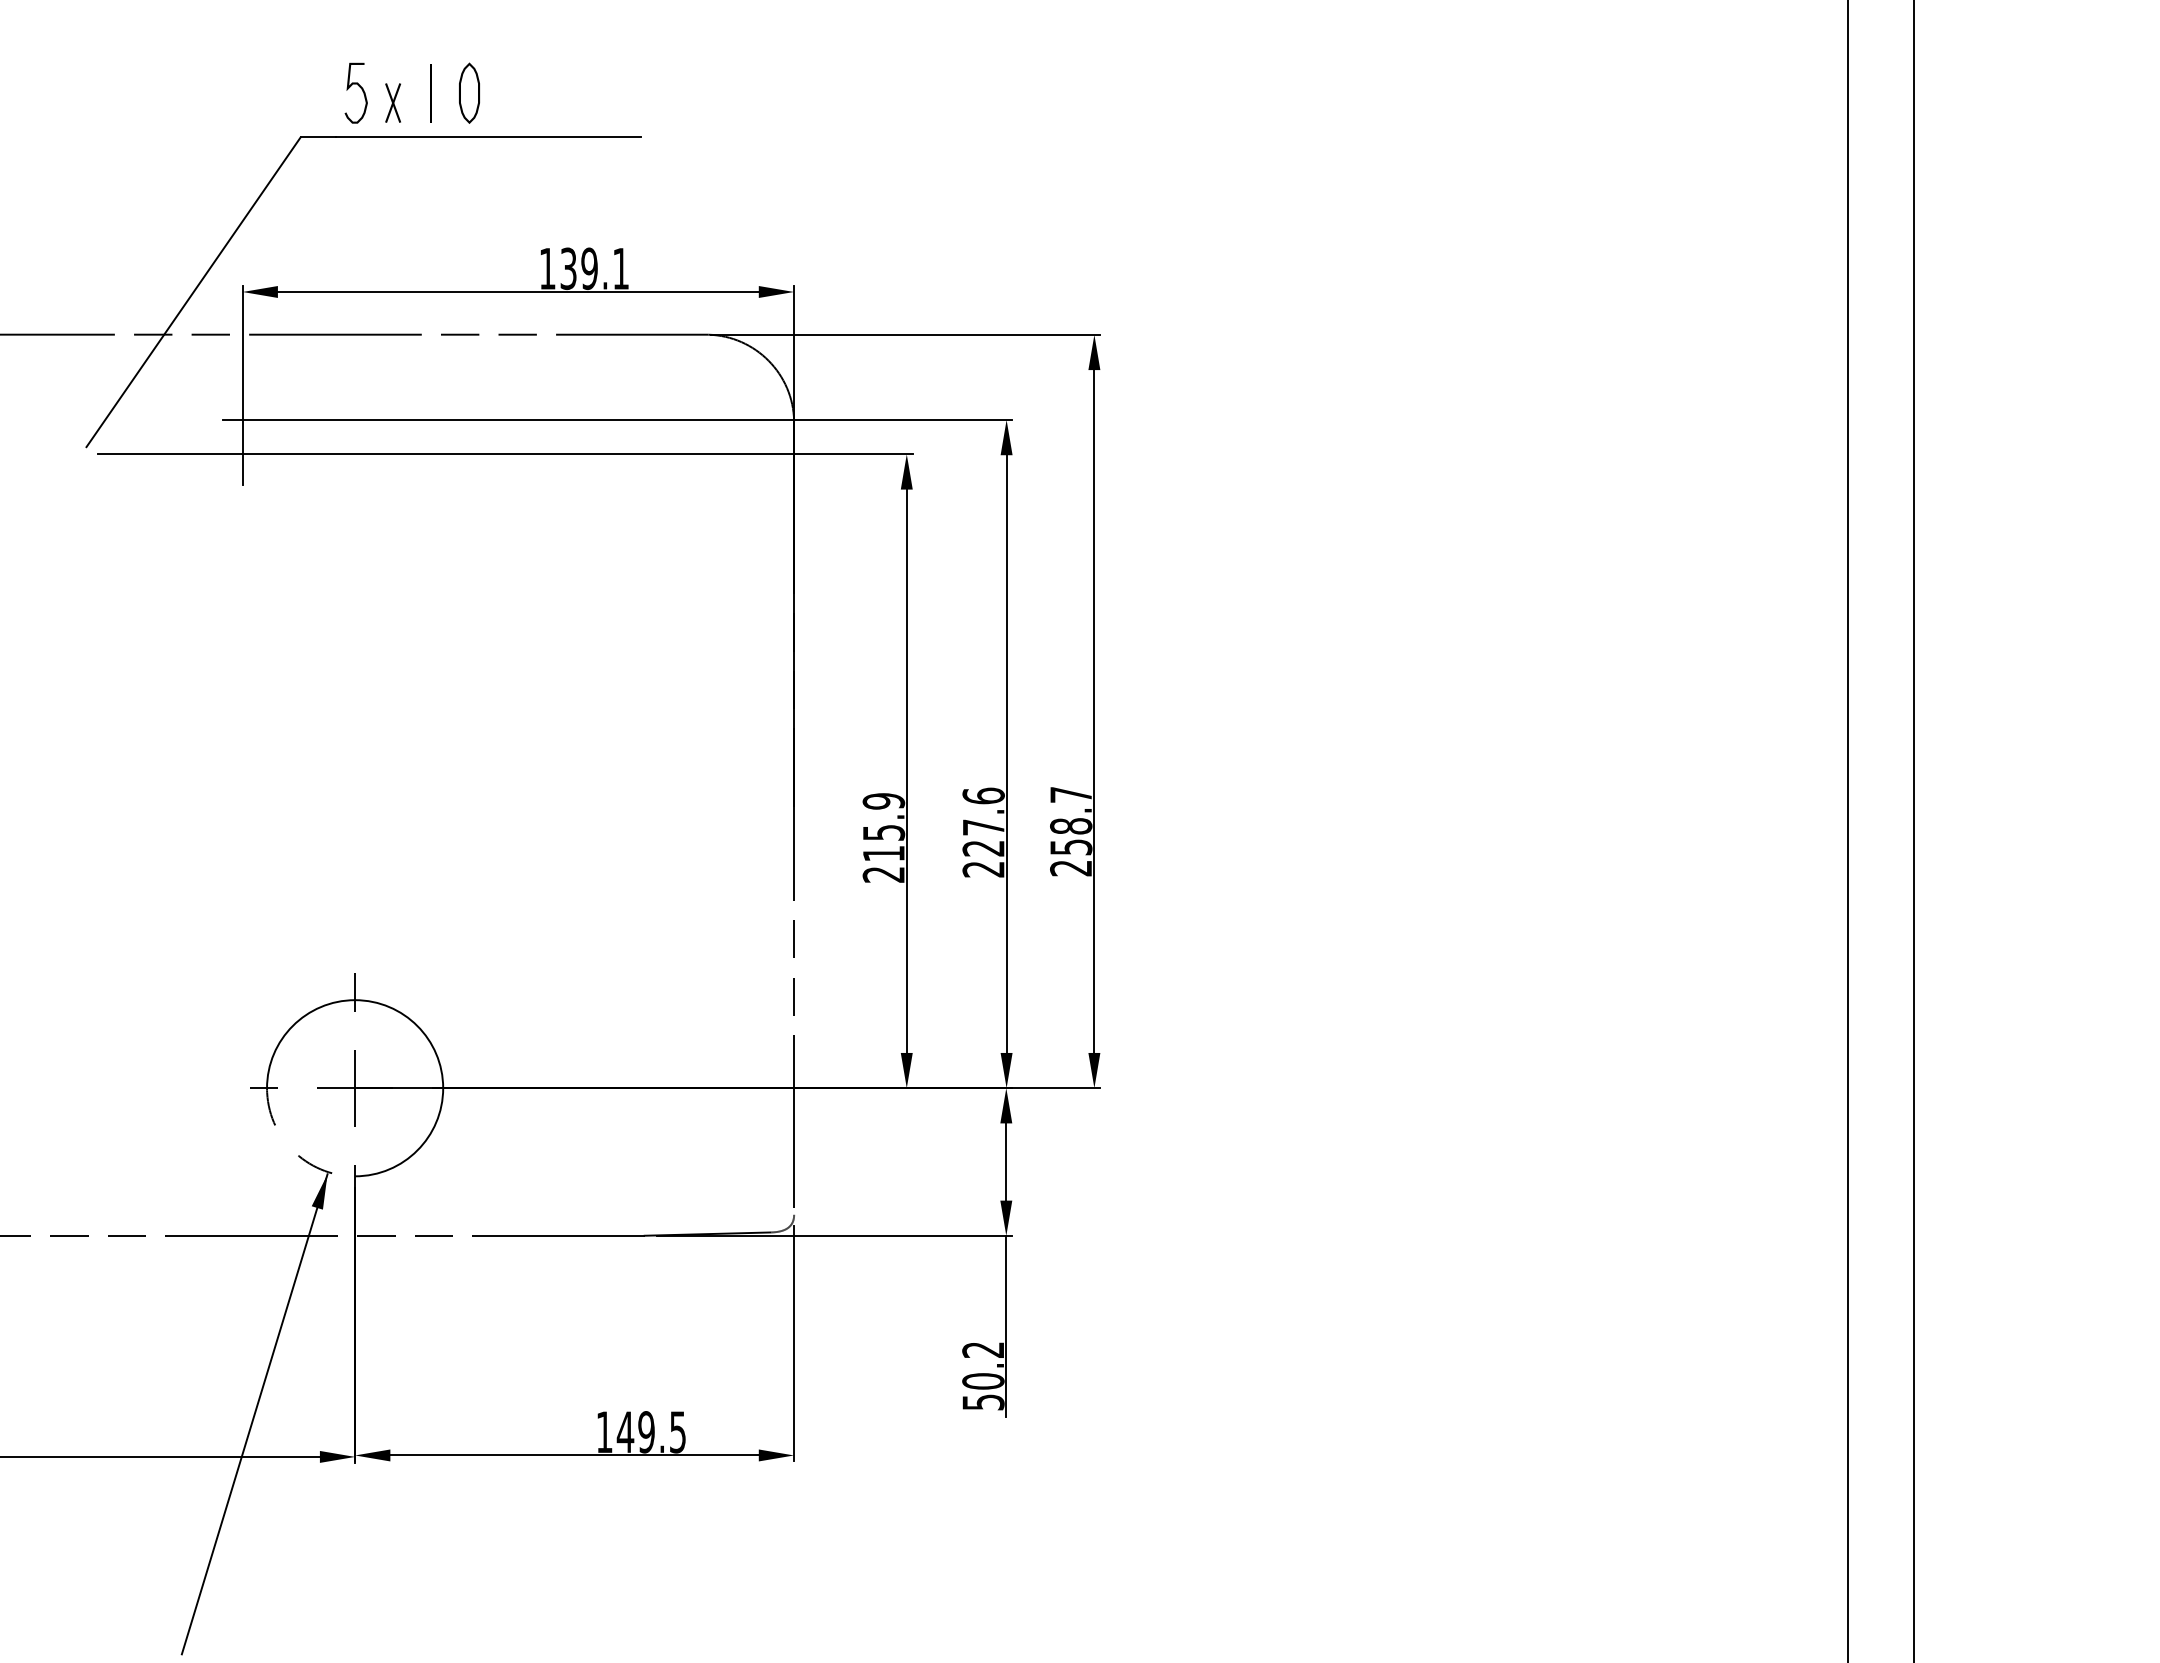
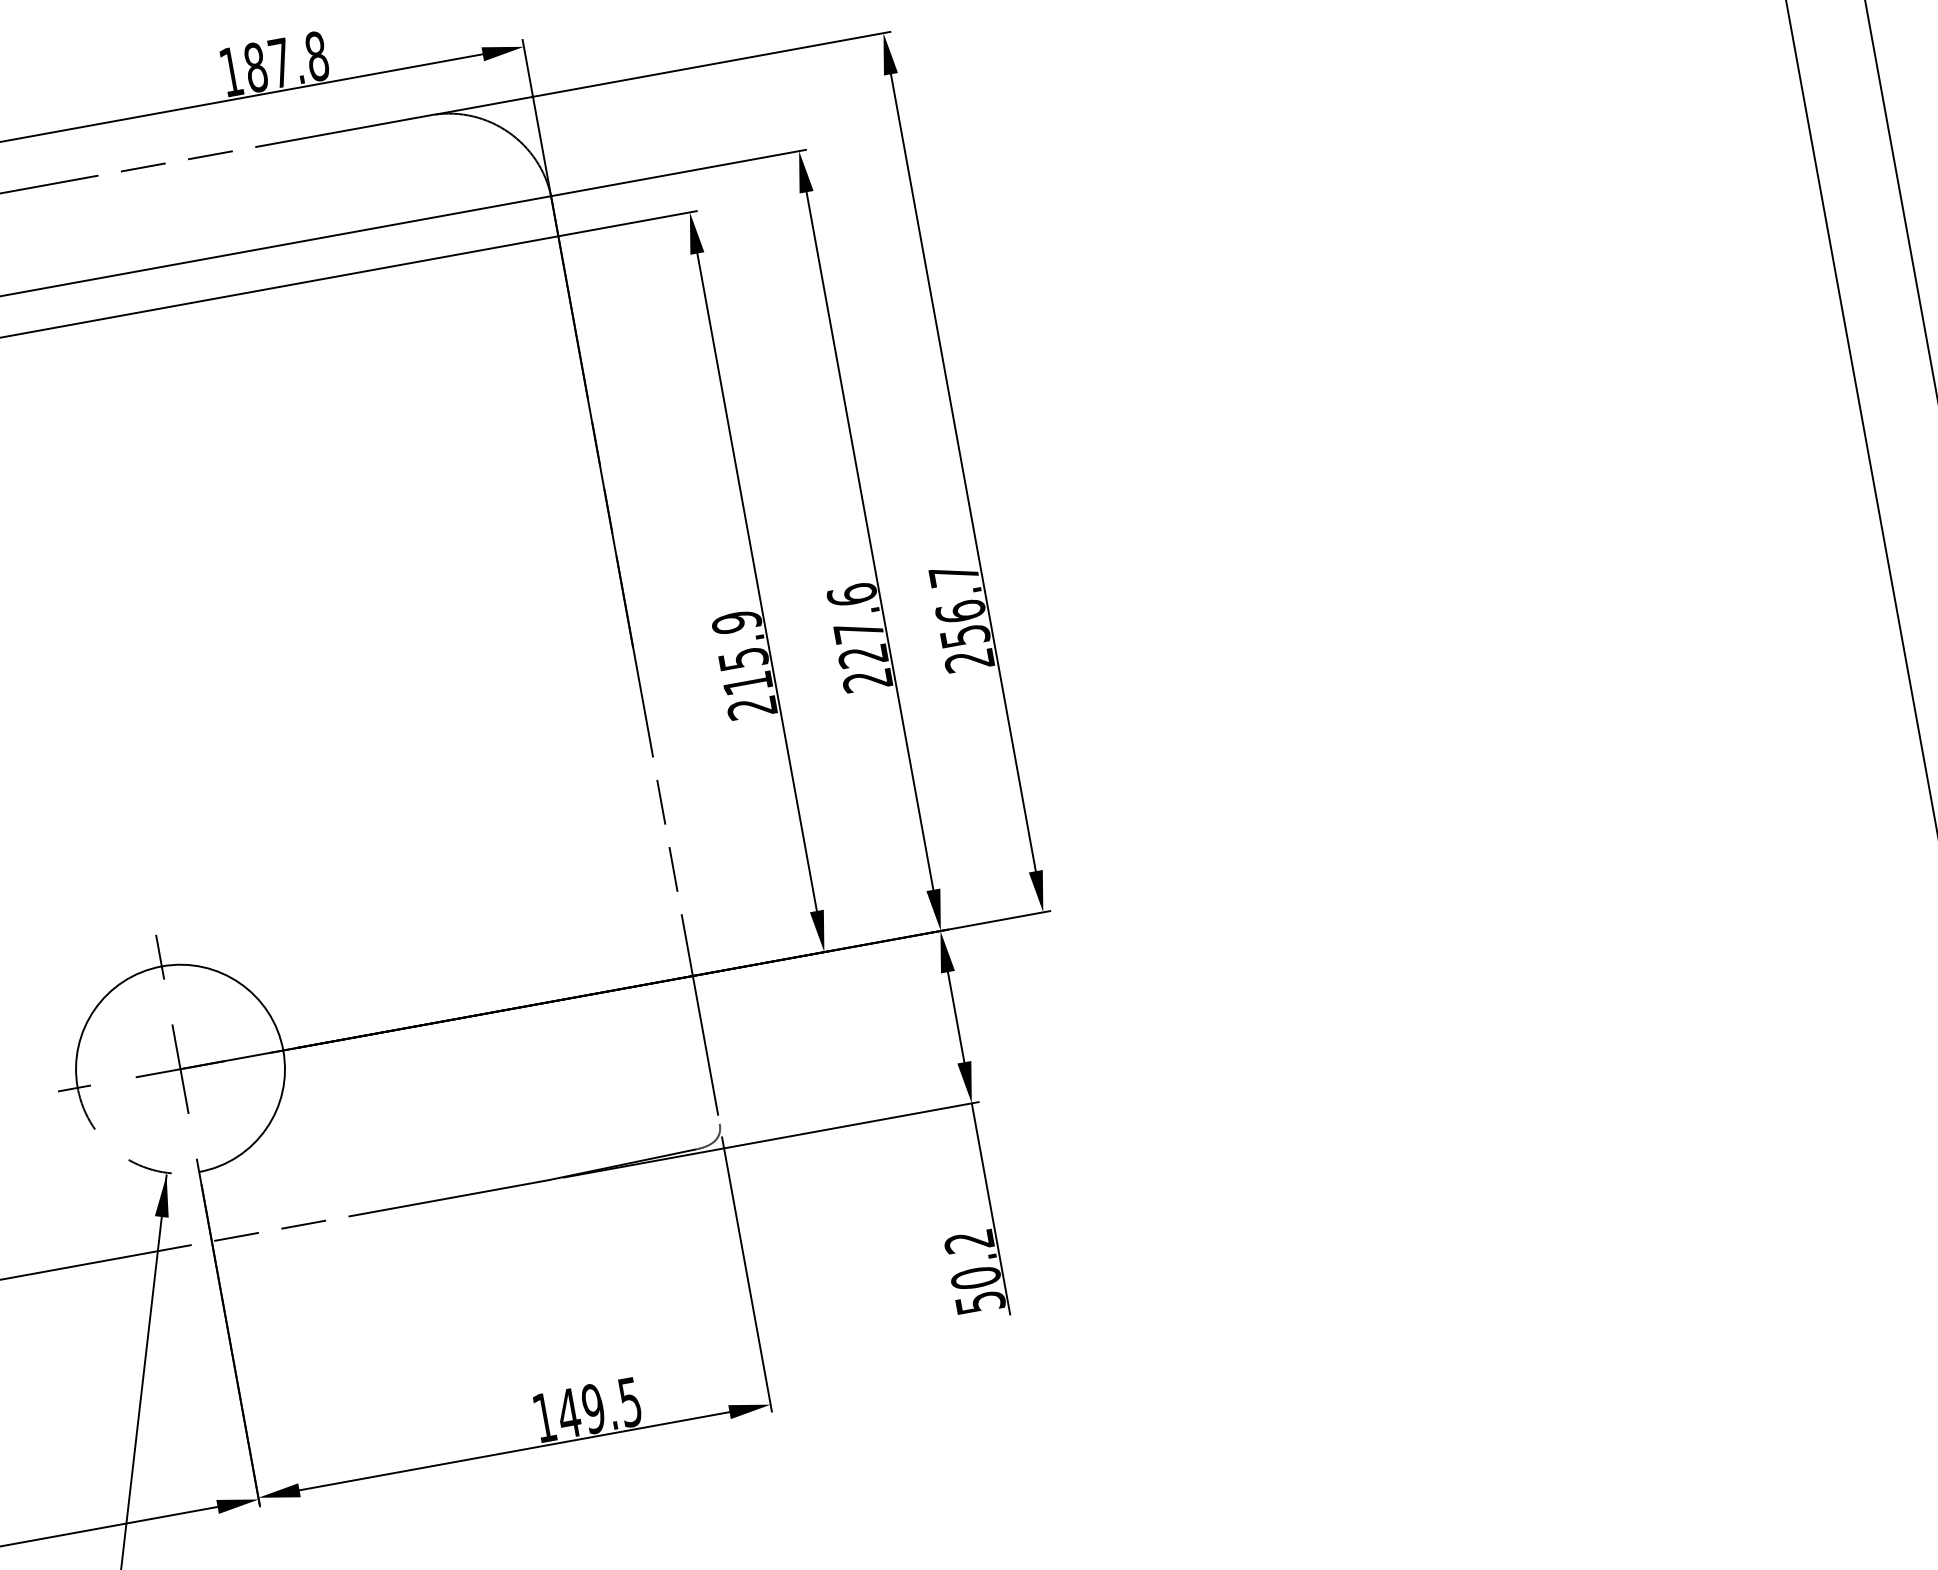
text: (594, 268) -> (286, 61), 139.1 -> 187.8
text: (1071, 826) -> (961, 611), 258.7 -> 256.7

